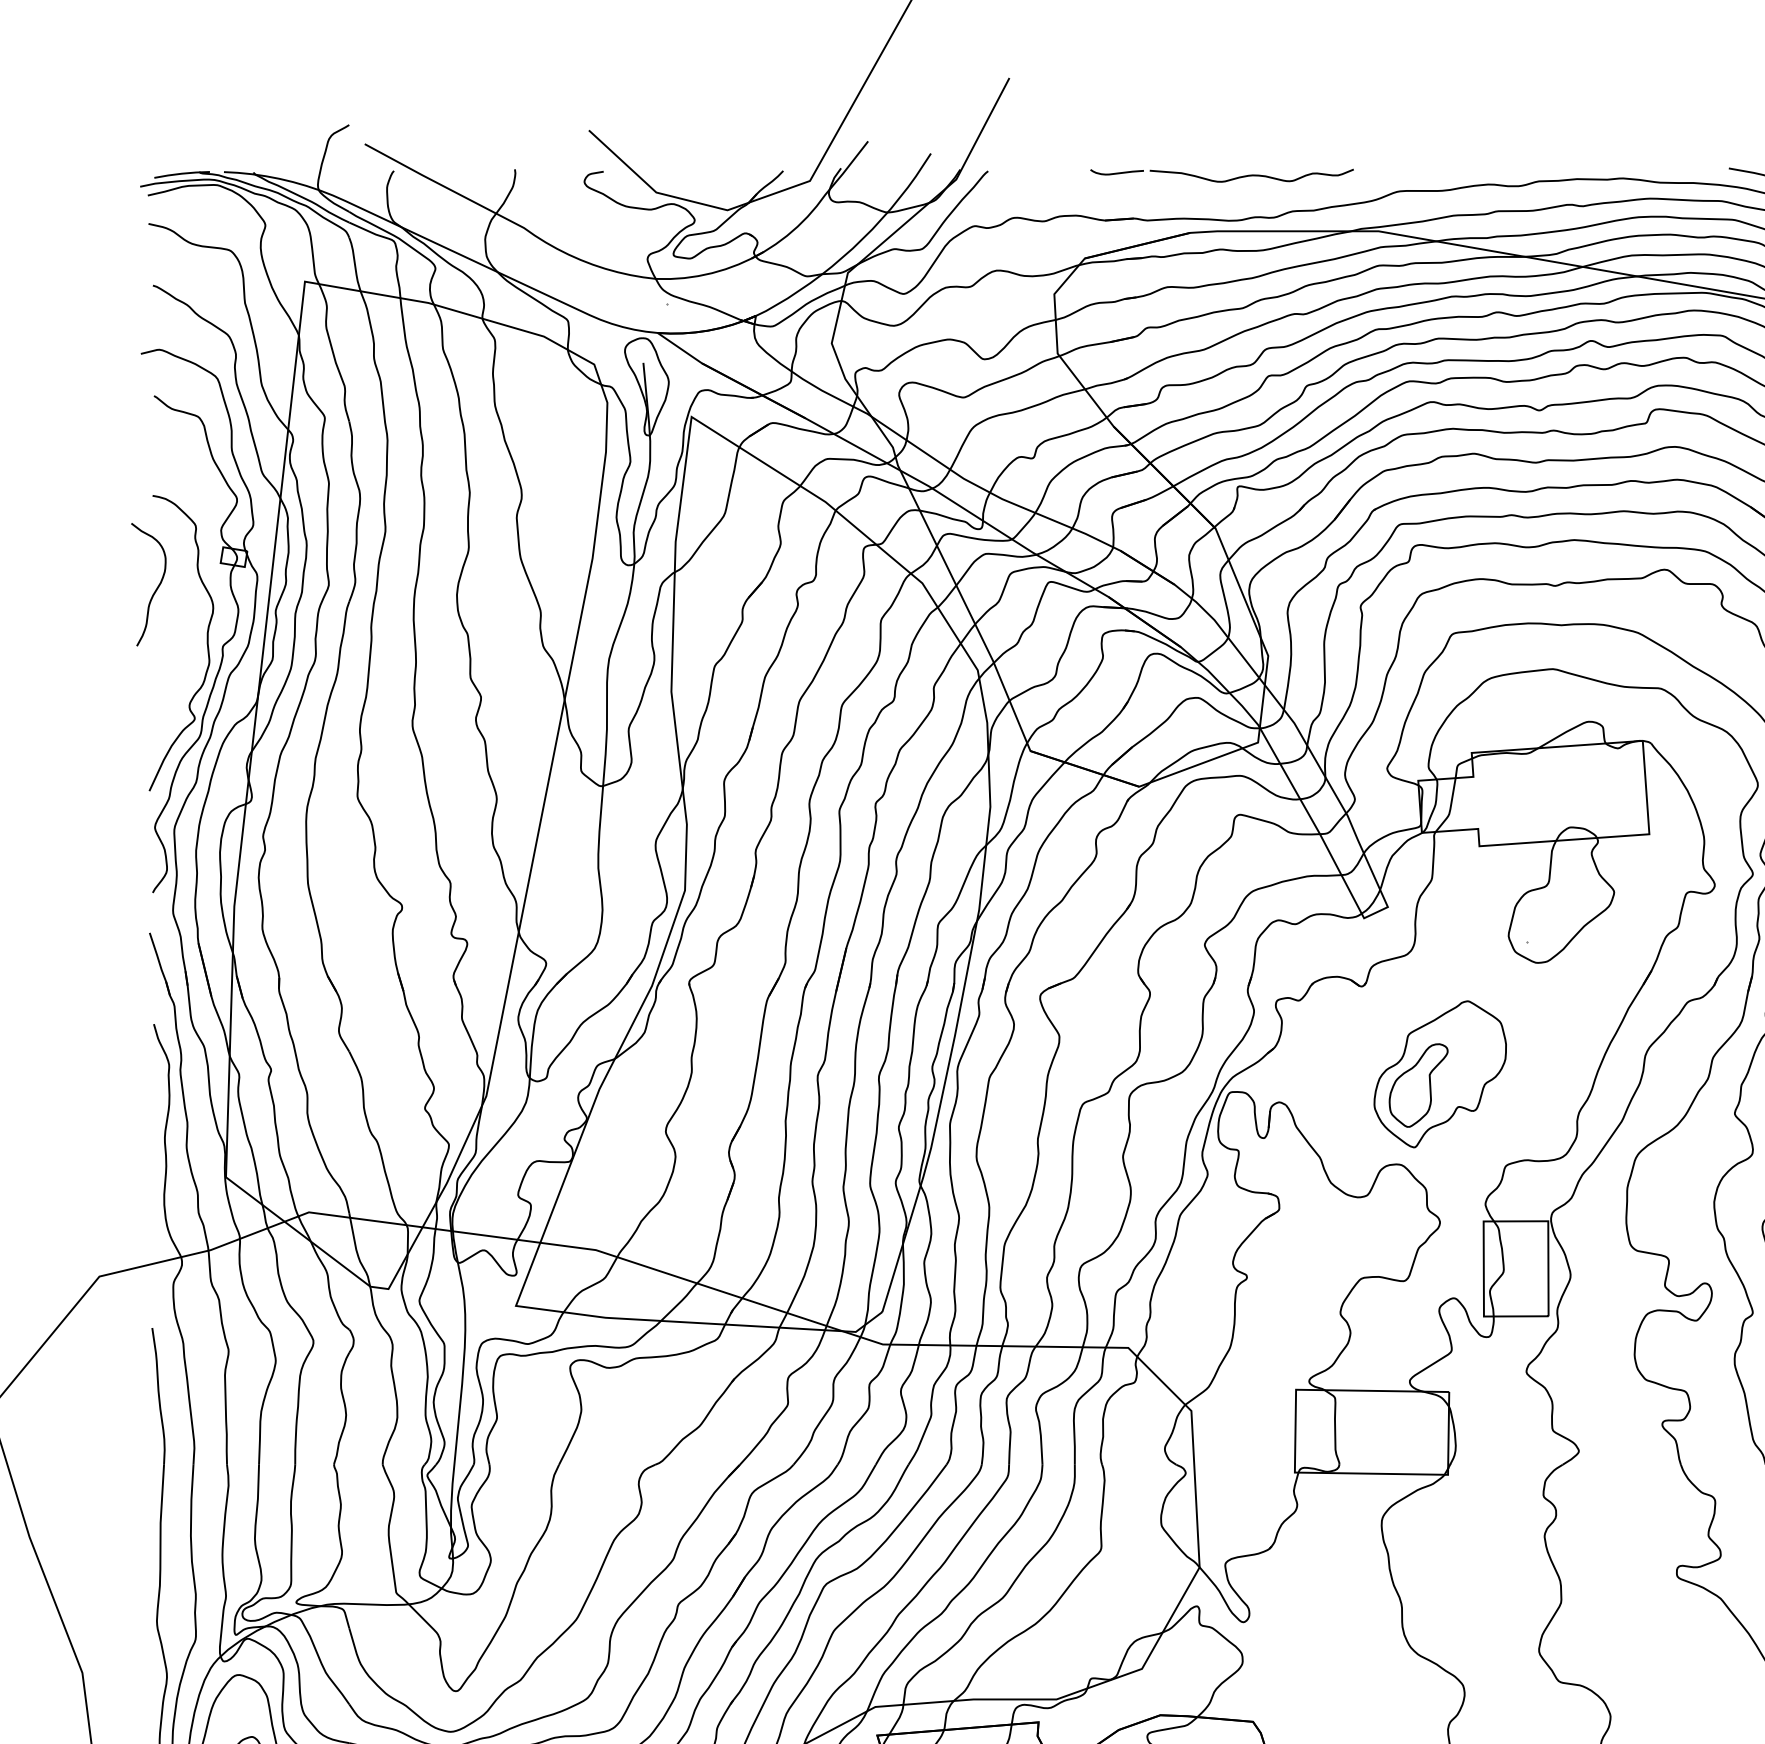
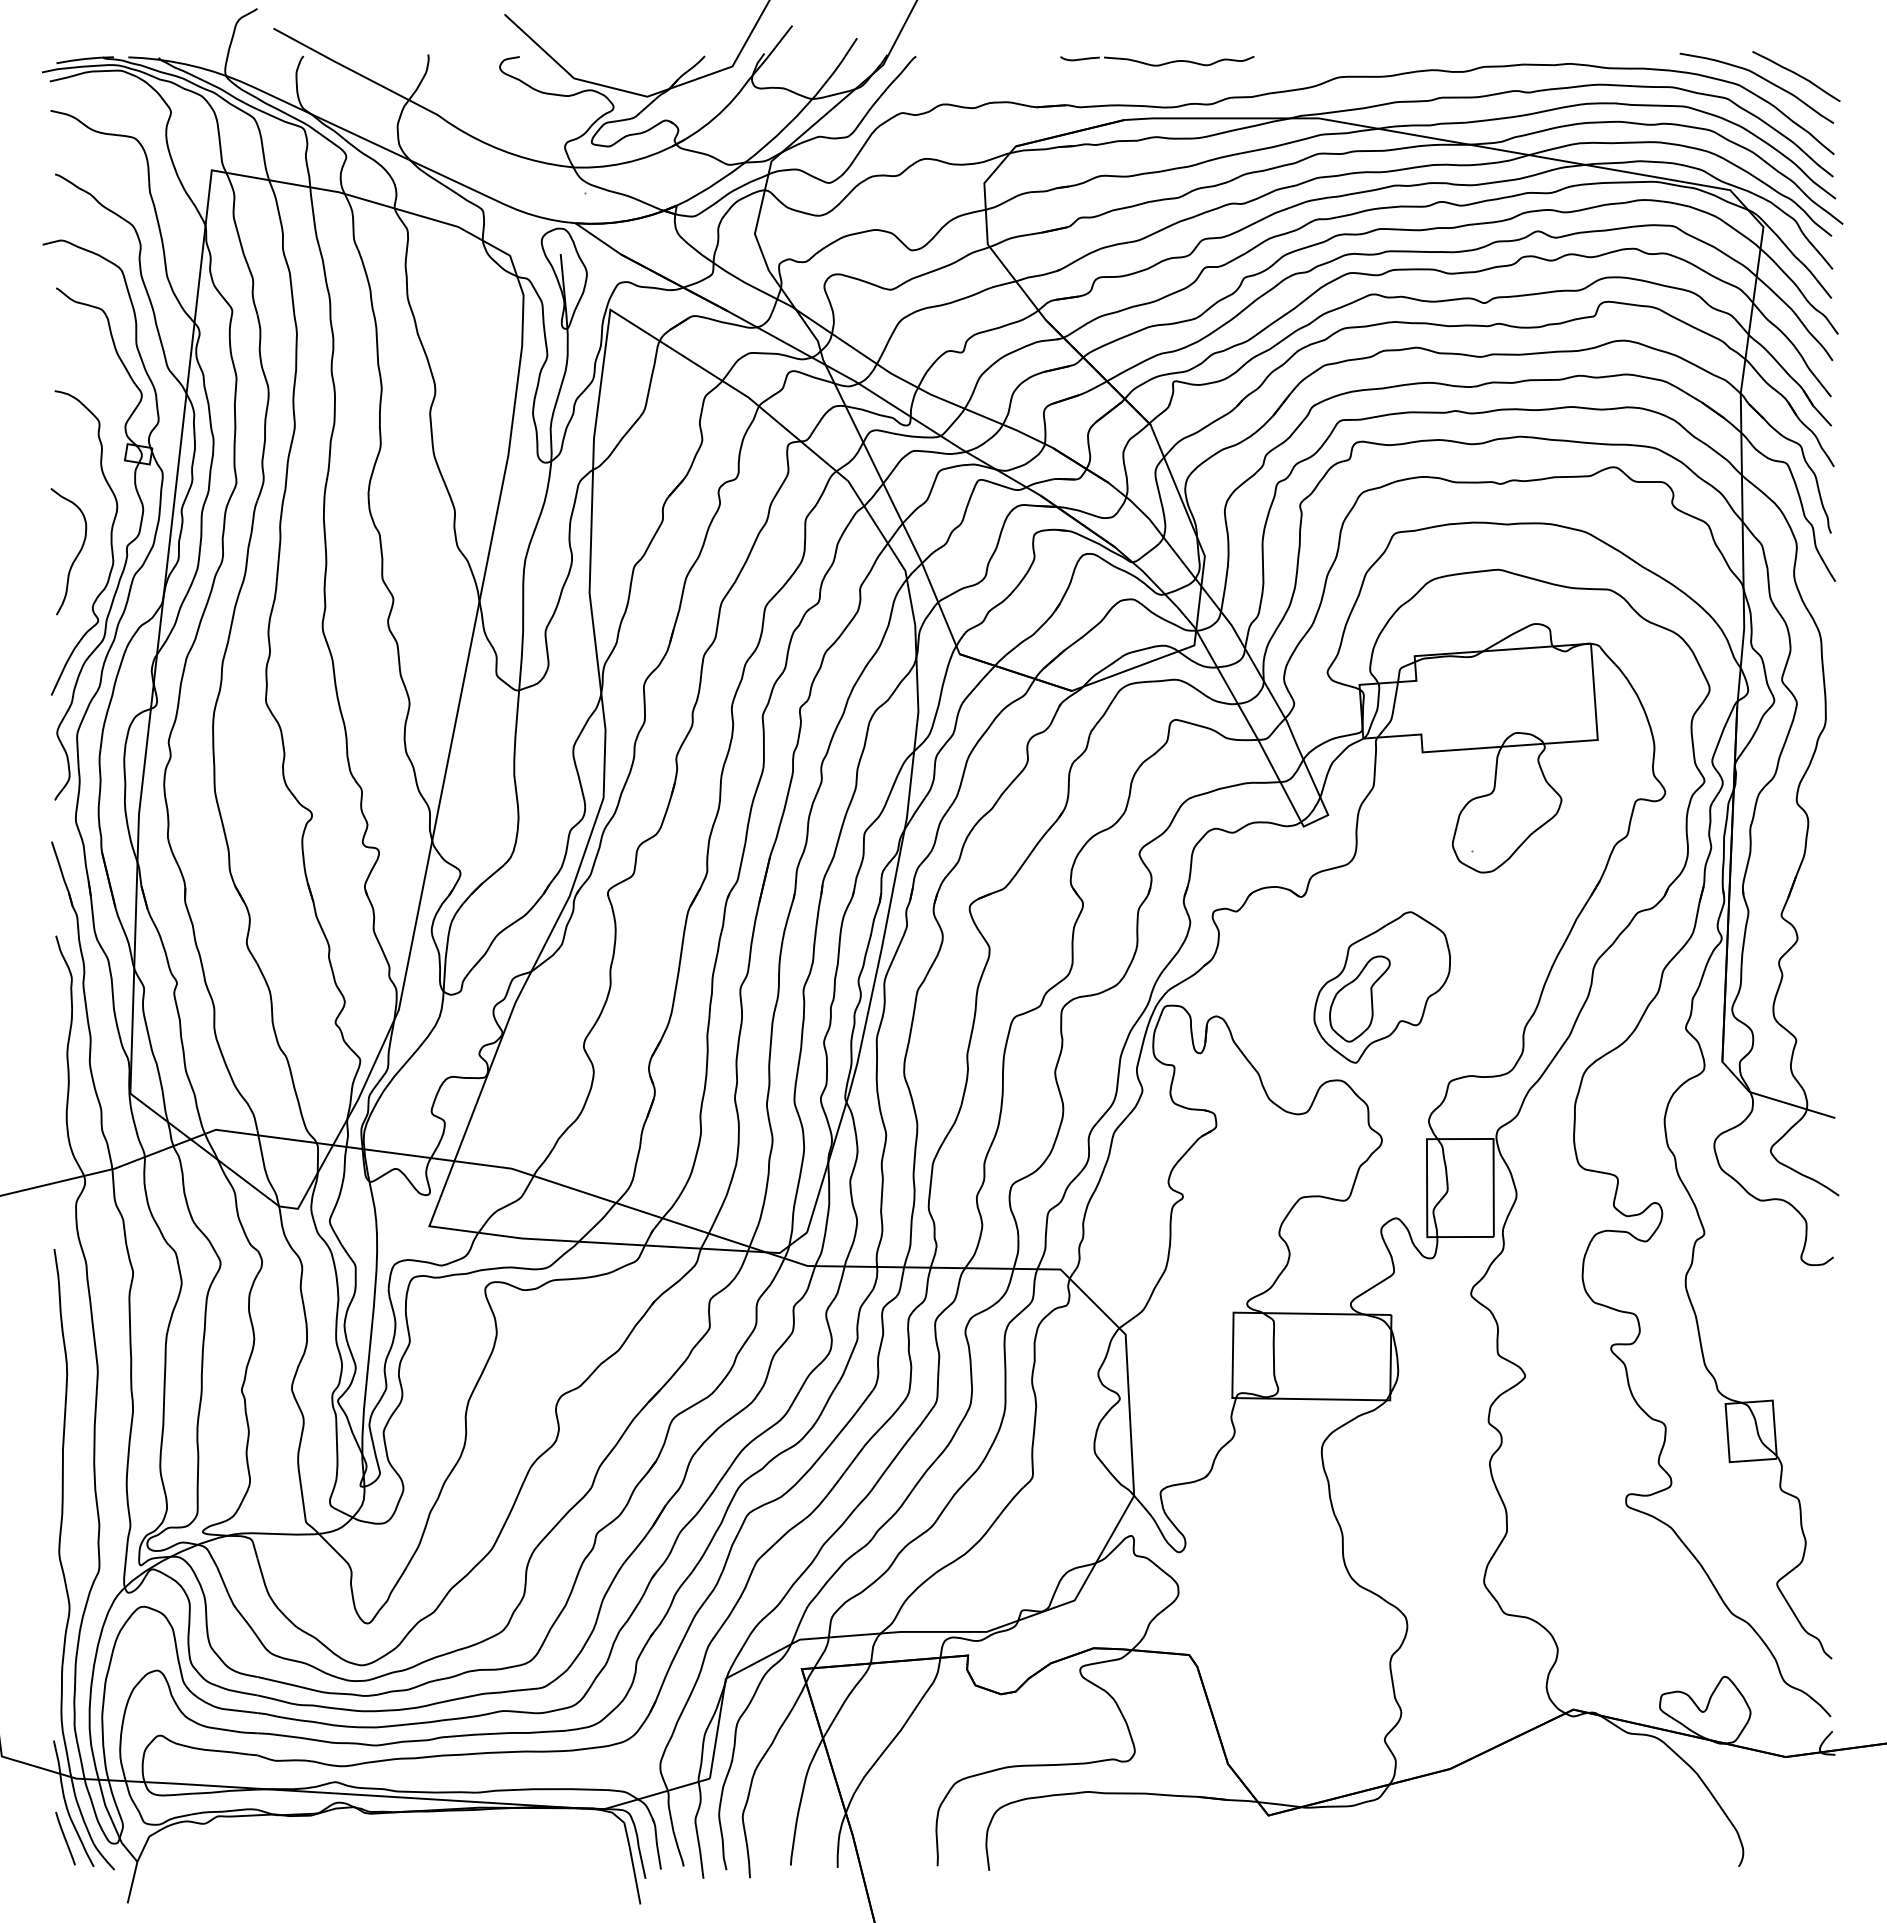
part: (1222, 176) -> (1157, 61), size x0.71
curve: (156, 588) -> (76, 555), moved

